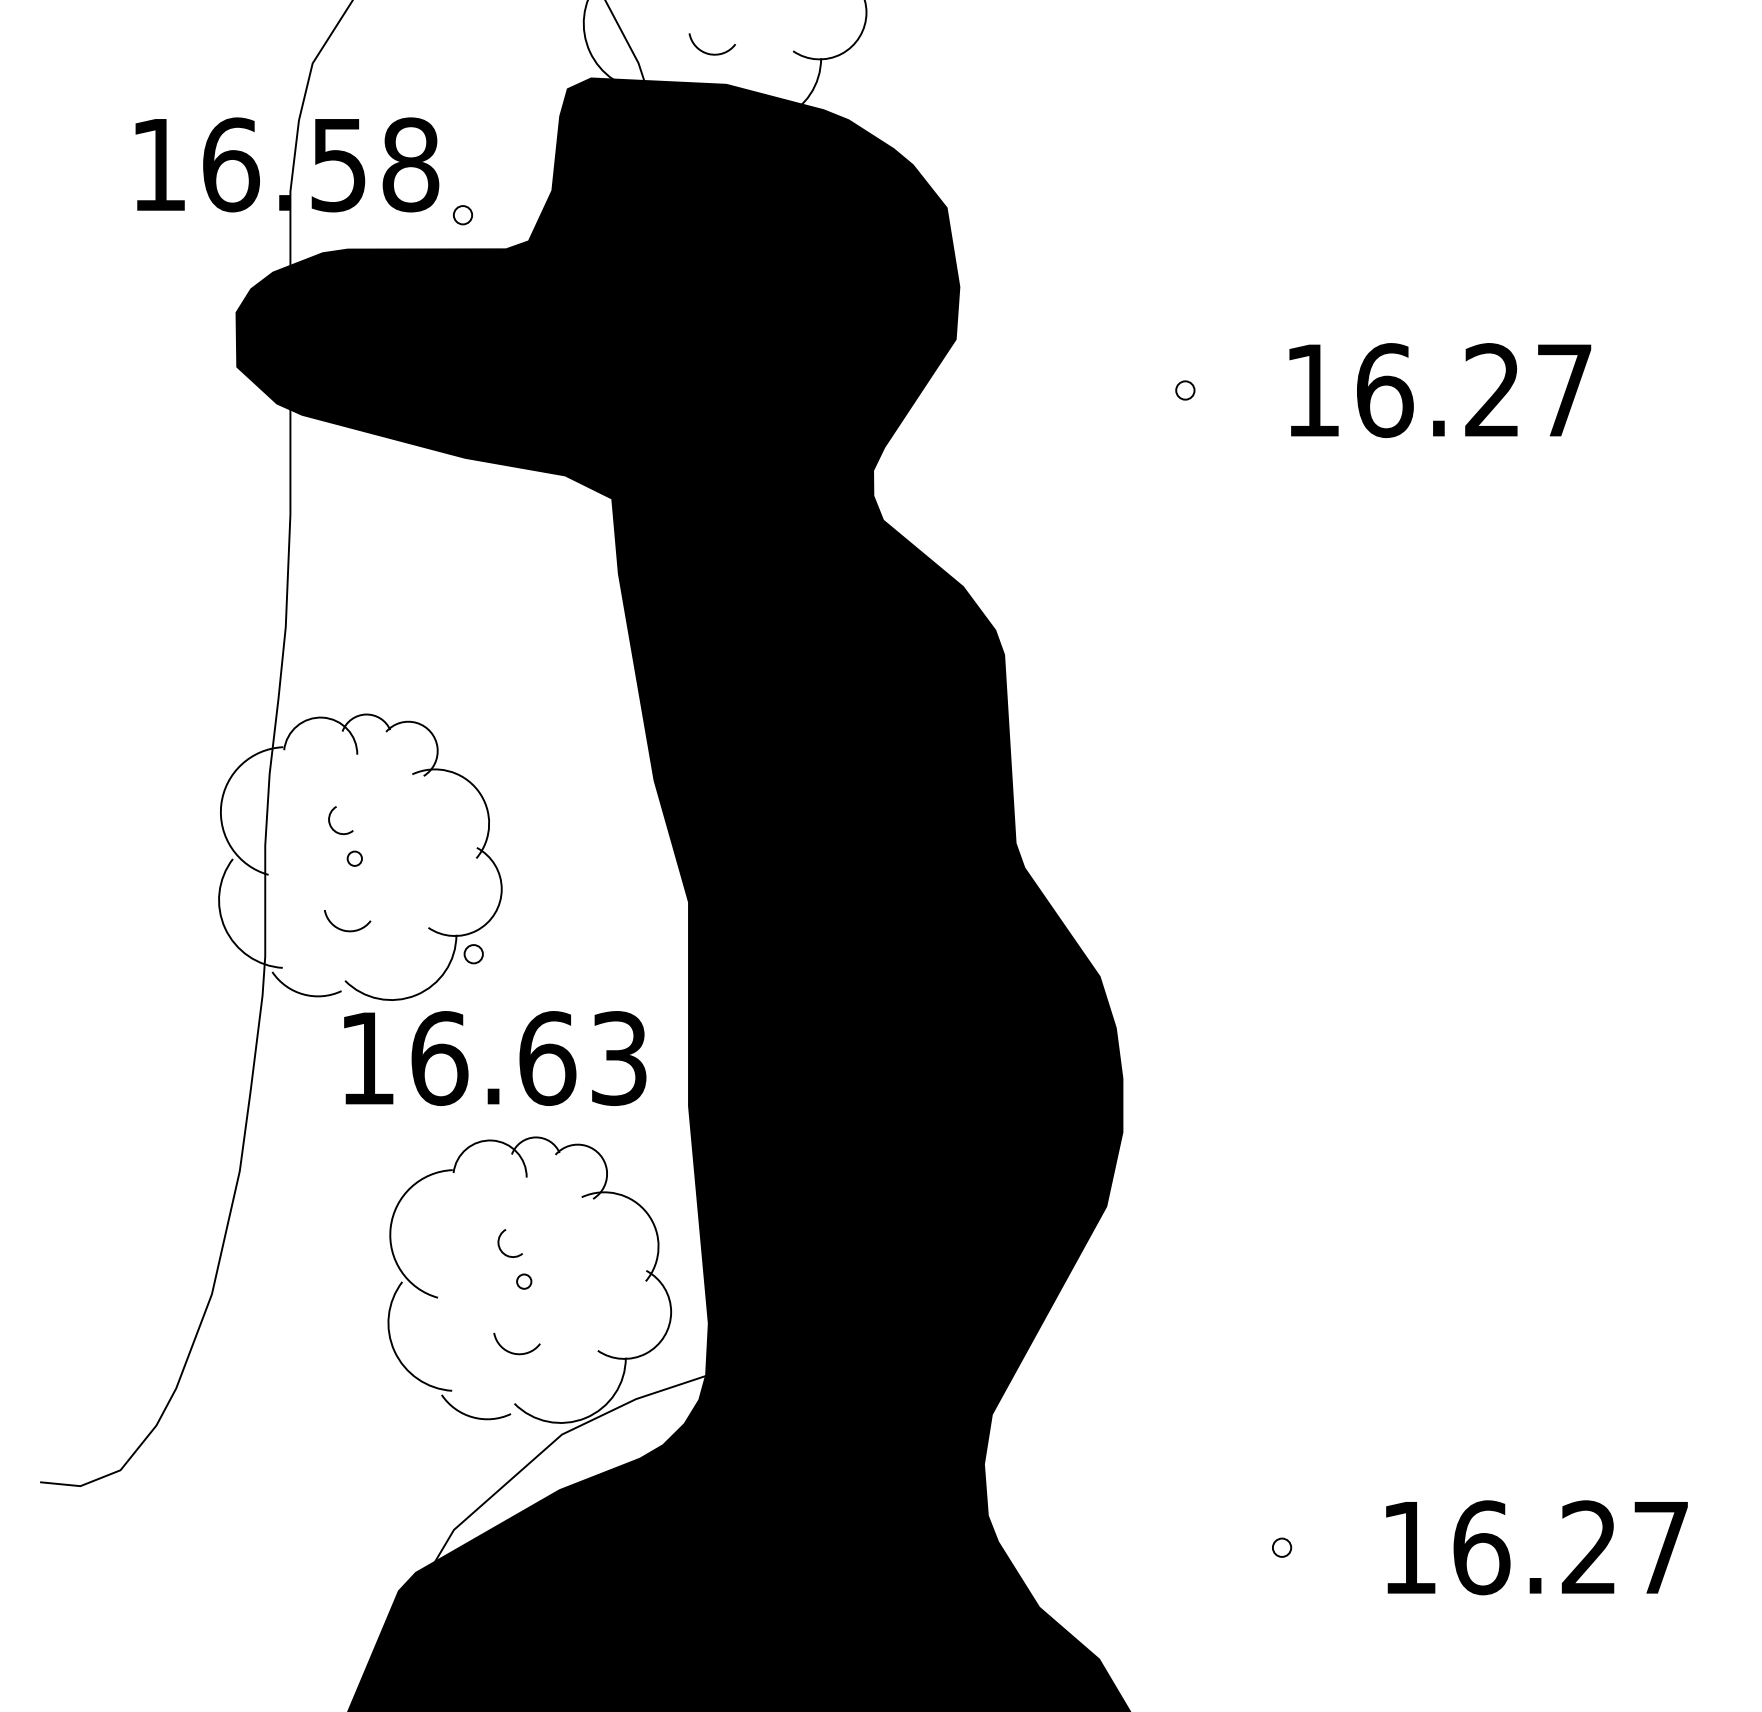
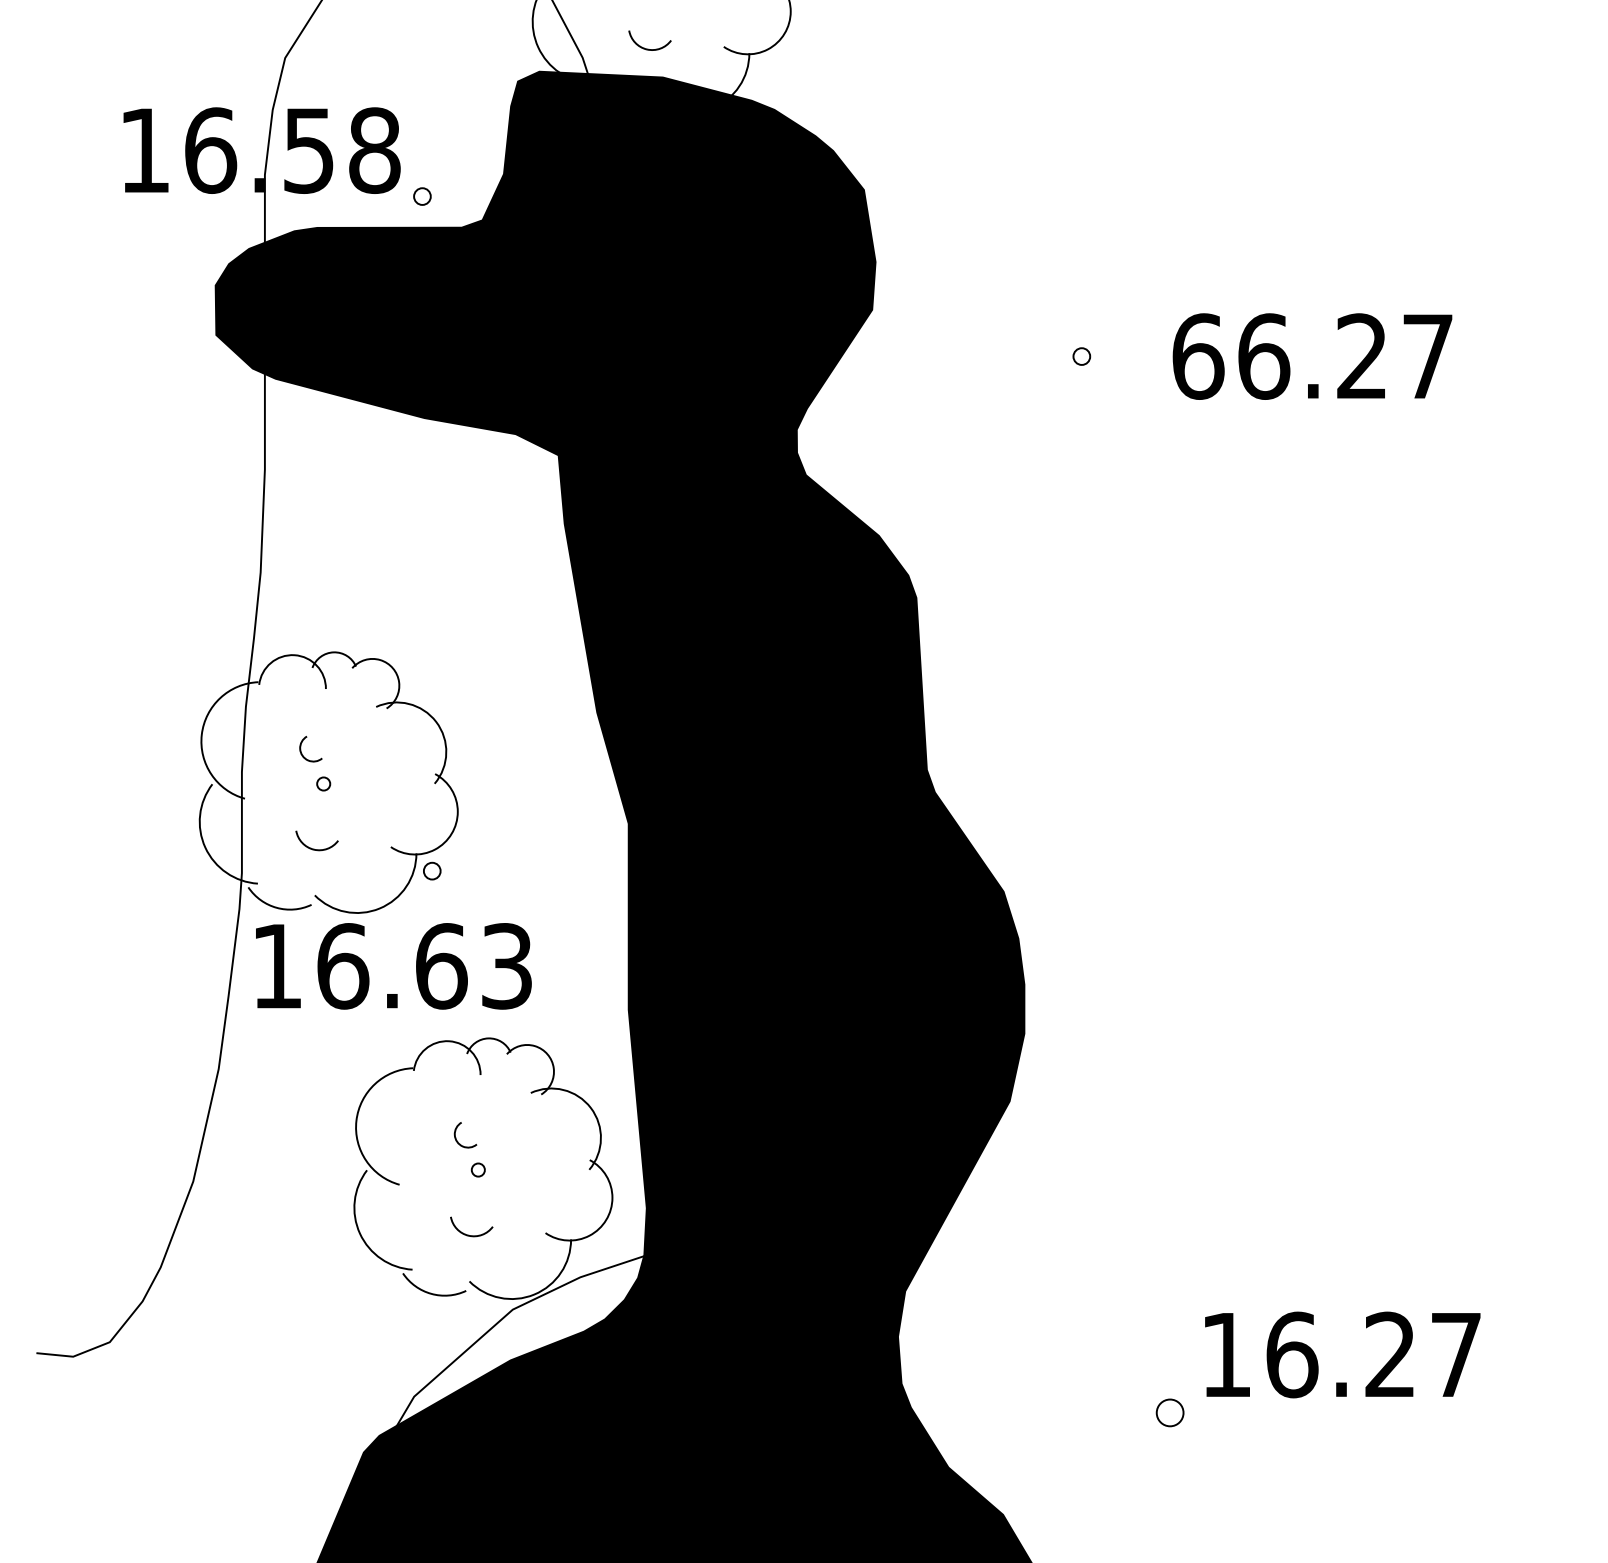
text: (1313, 390) -> (1198, 356), 16.27 -> 66.27
text: (494, 1058) -> (393, 966), moved
part: (1281, 1547) -> (1169, 1412), size x1.6
text: (1536, 1547) -> (1342, 1354), moved

